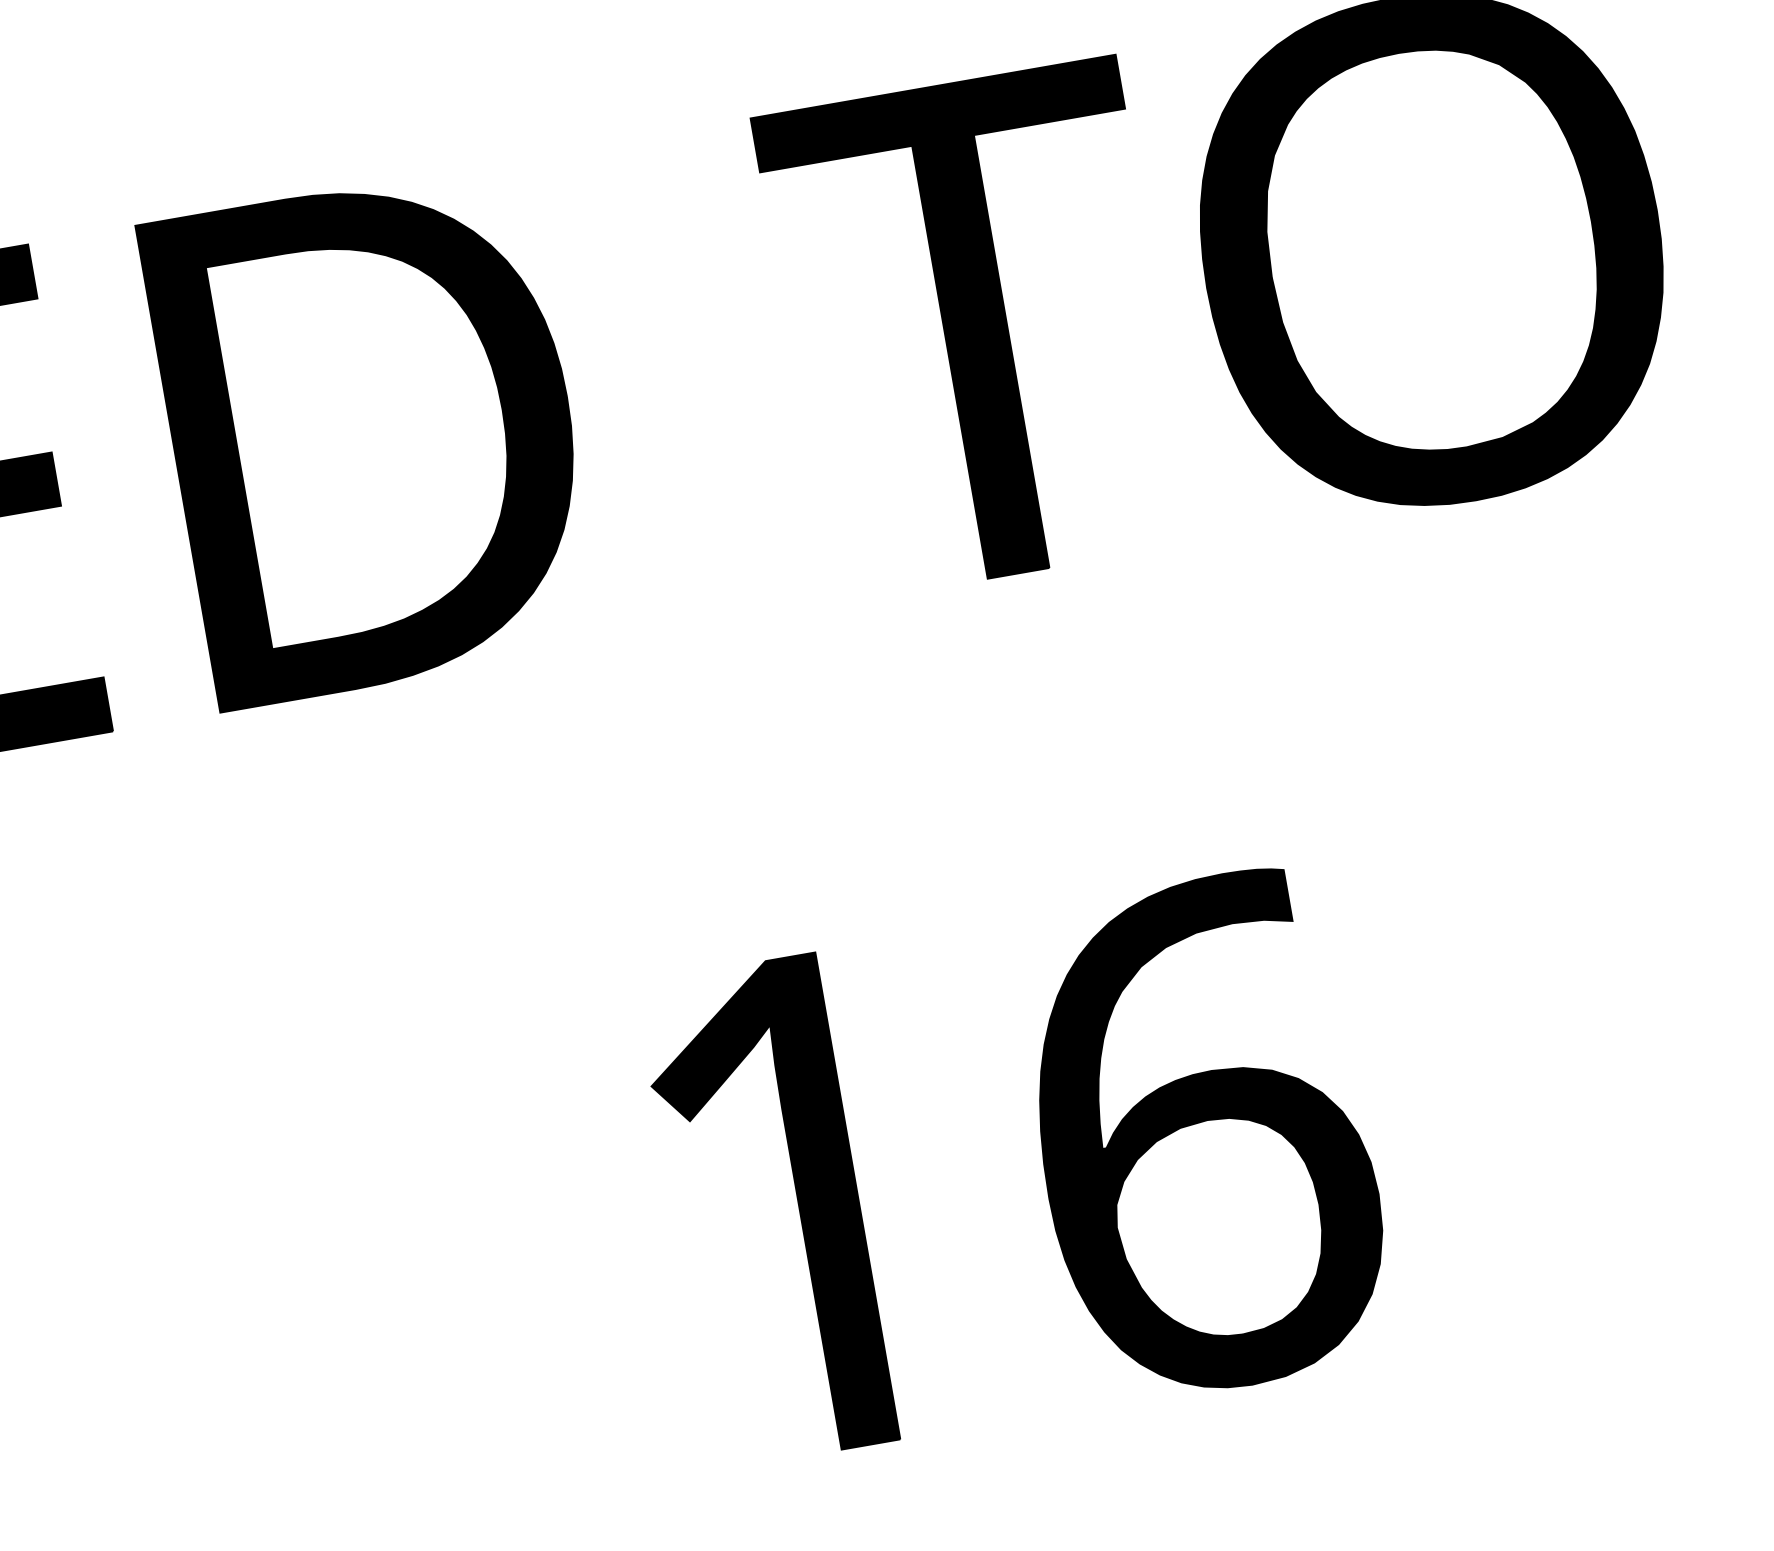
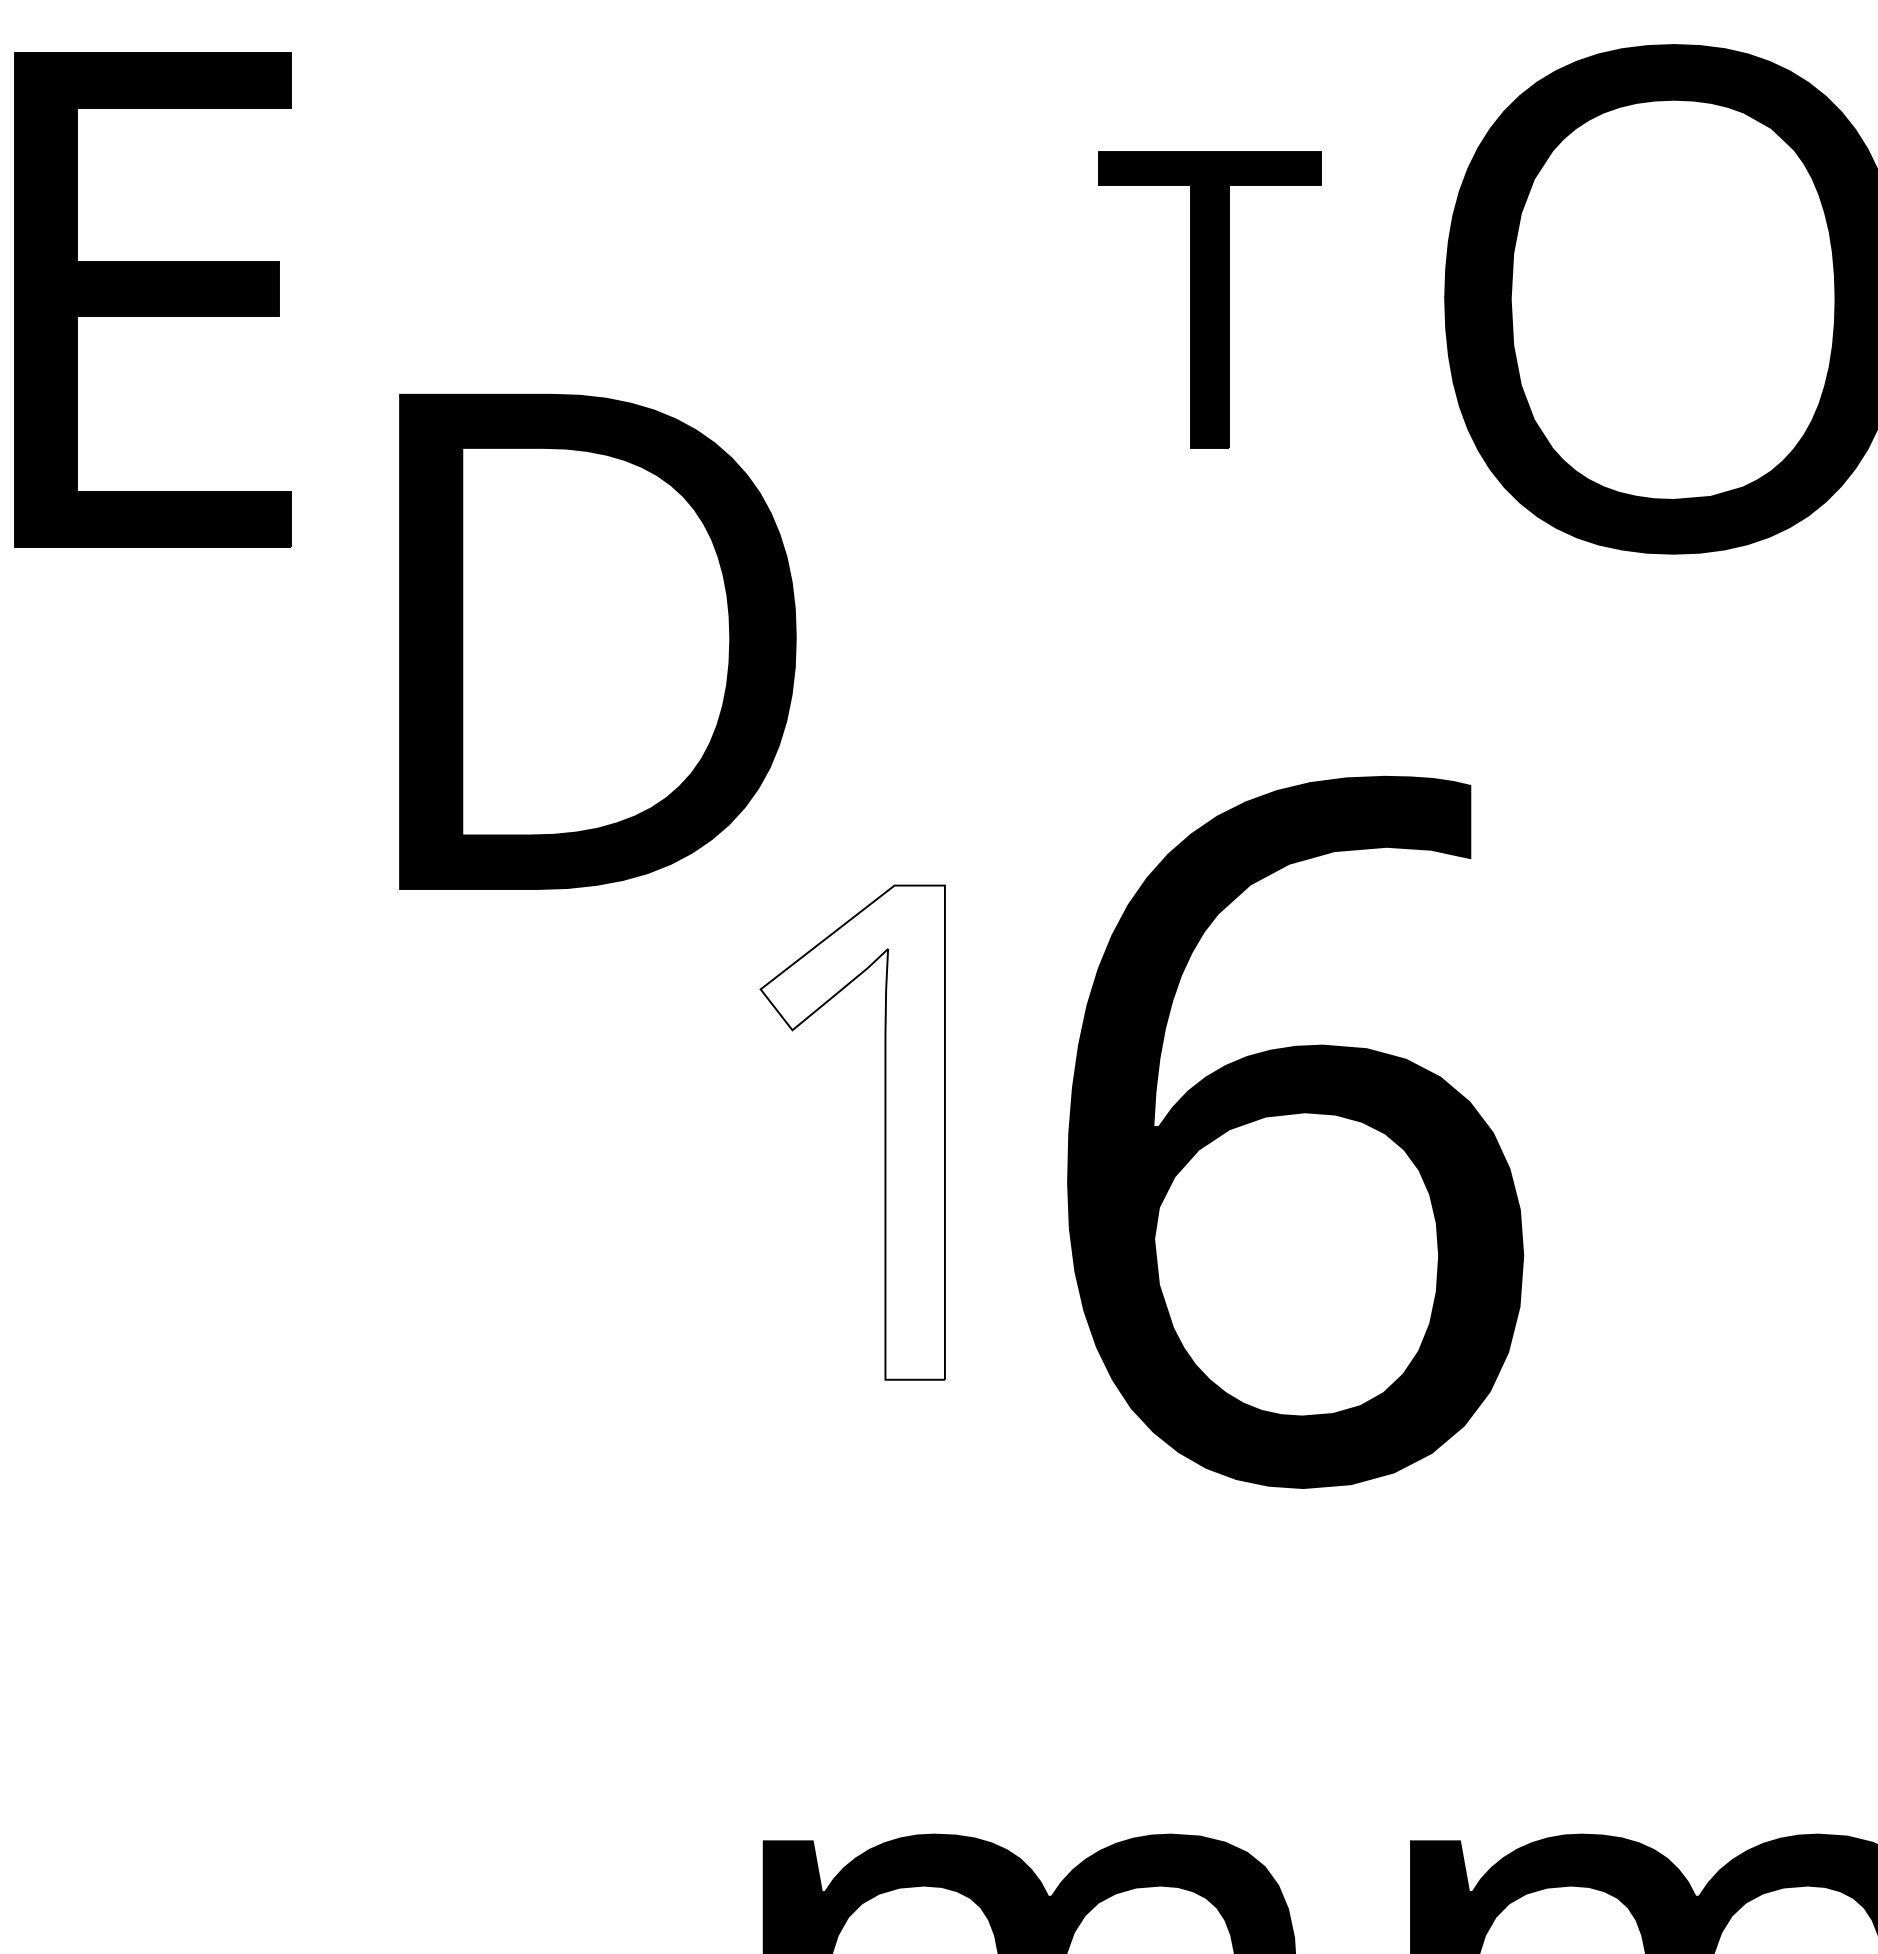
part: (975, 329) -> (1209, 299), size x0.6
part: (372, 434) -> (597, 641), moved
part: (1203, 1135) -> (1295, 1132), size x1.4
fill: (766, 1211) -> (852, 1132), removed

